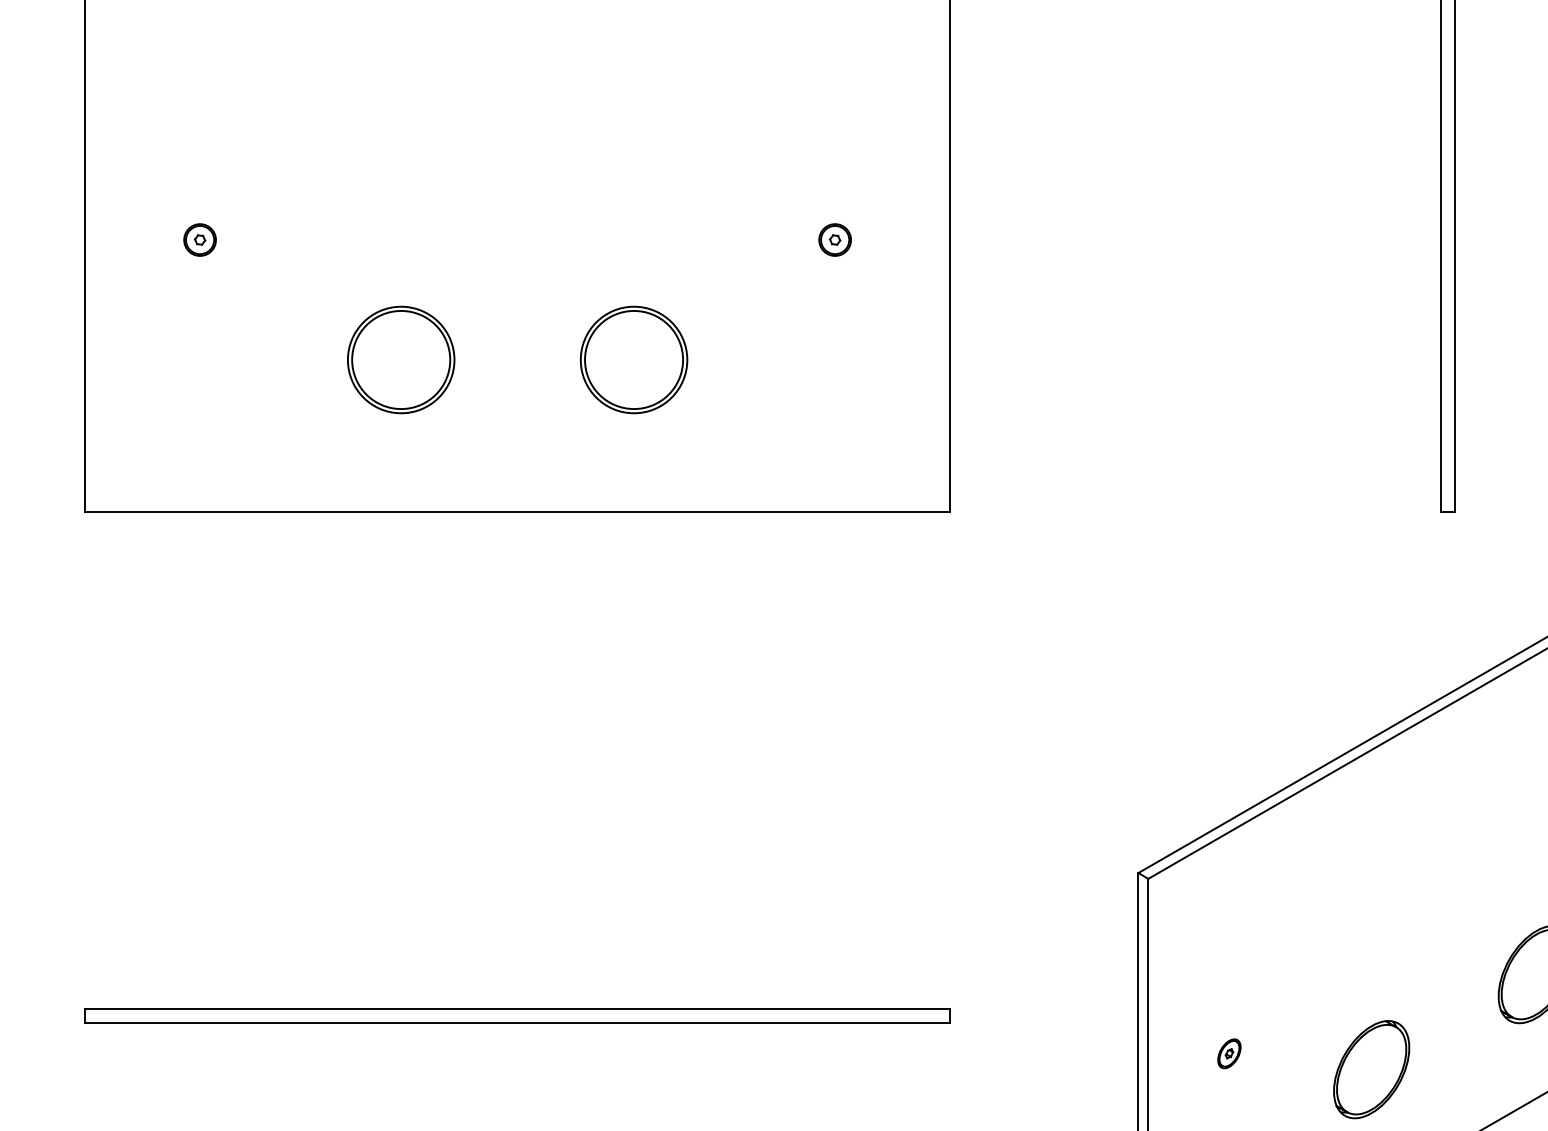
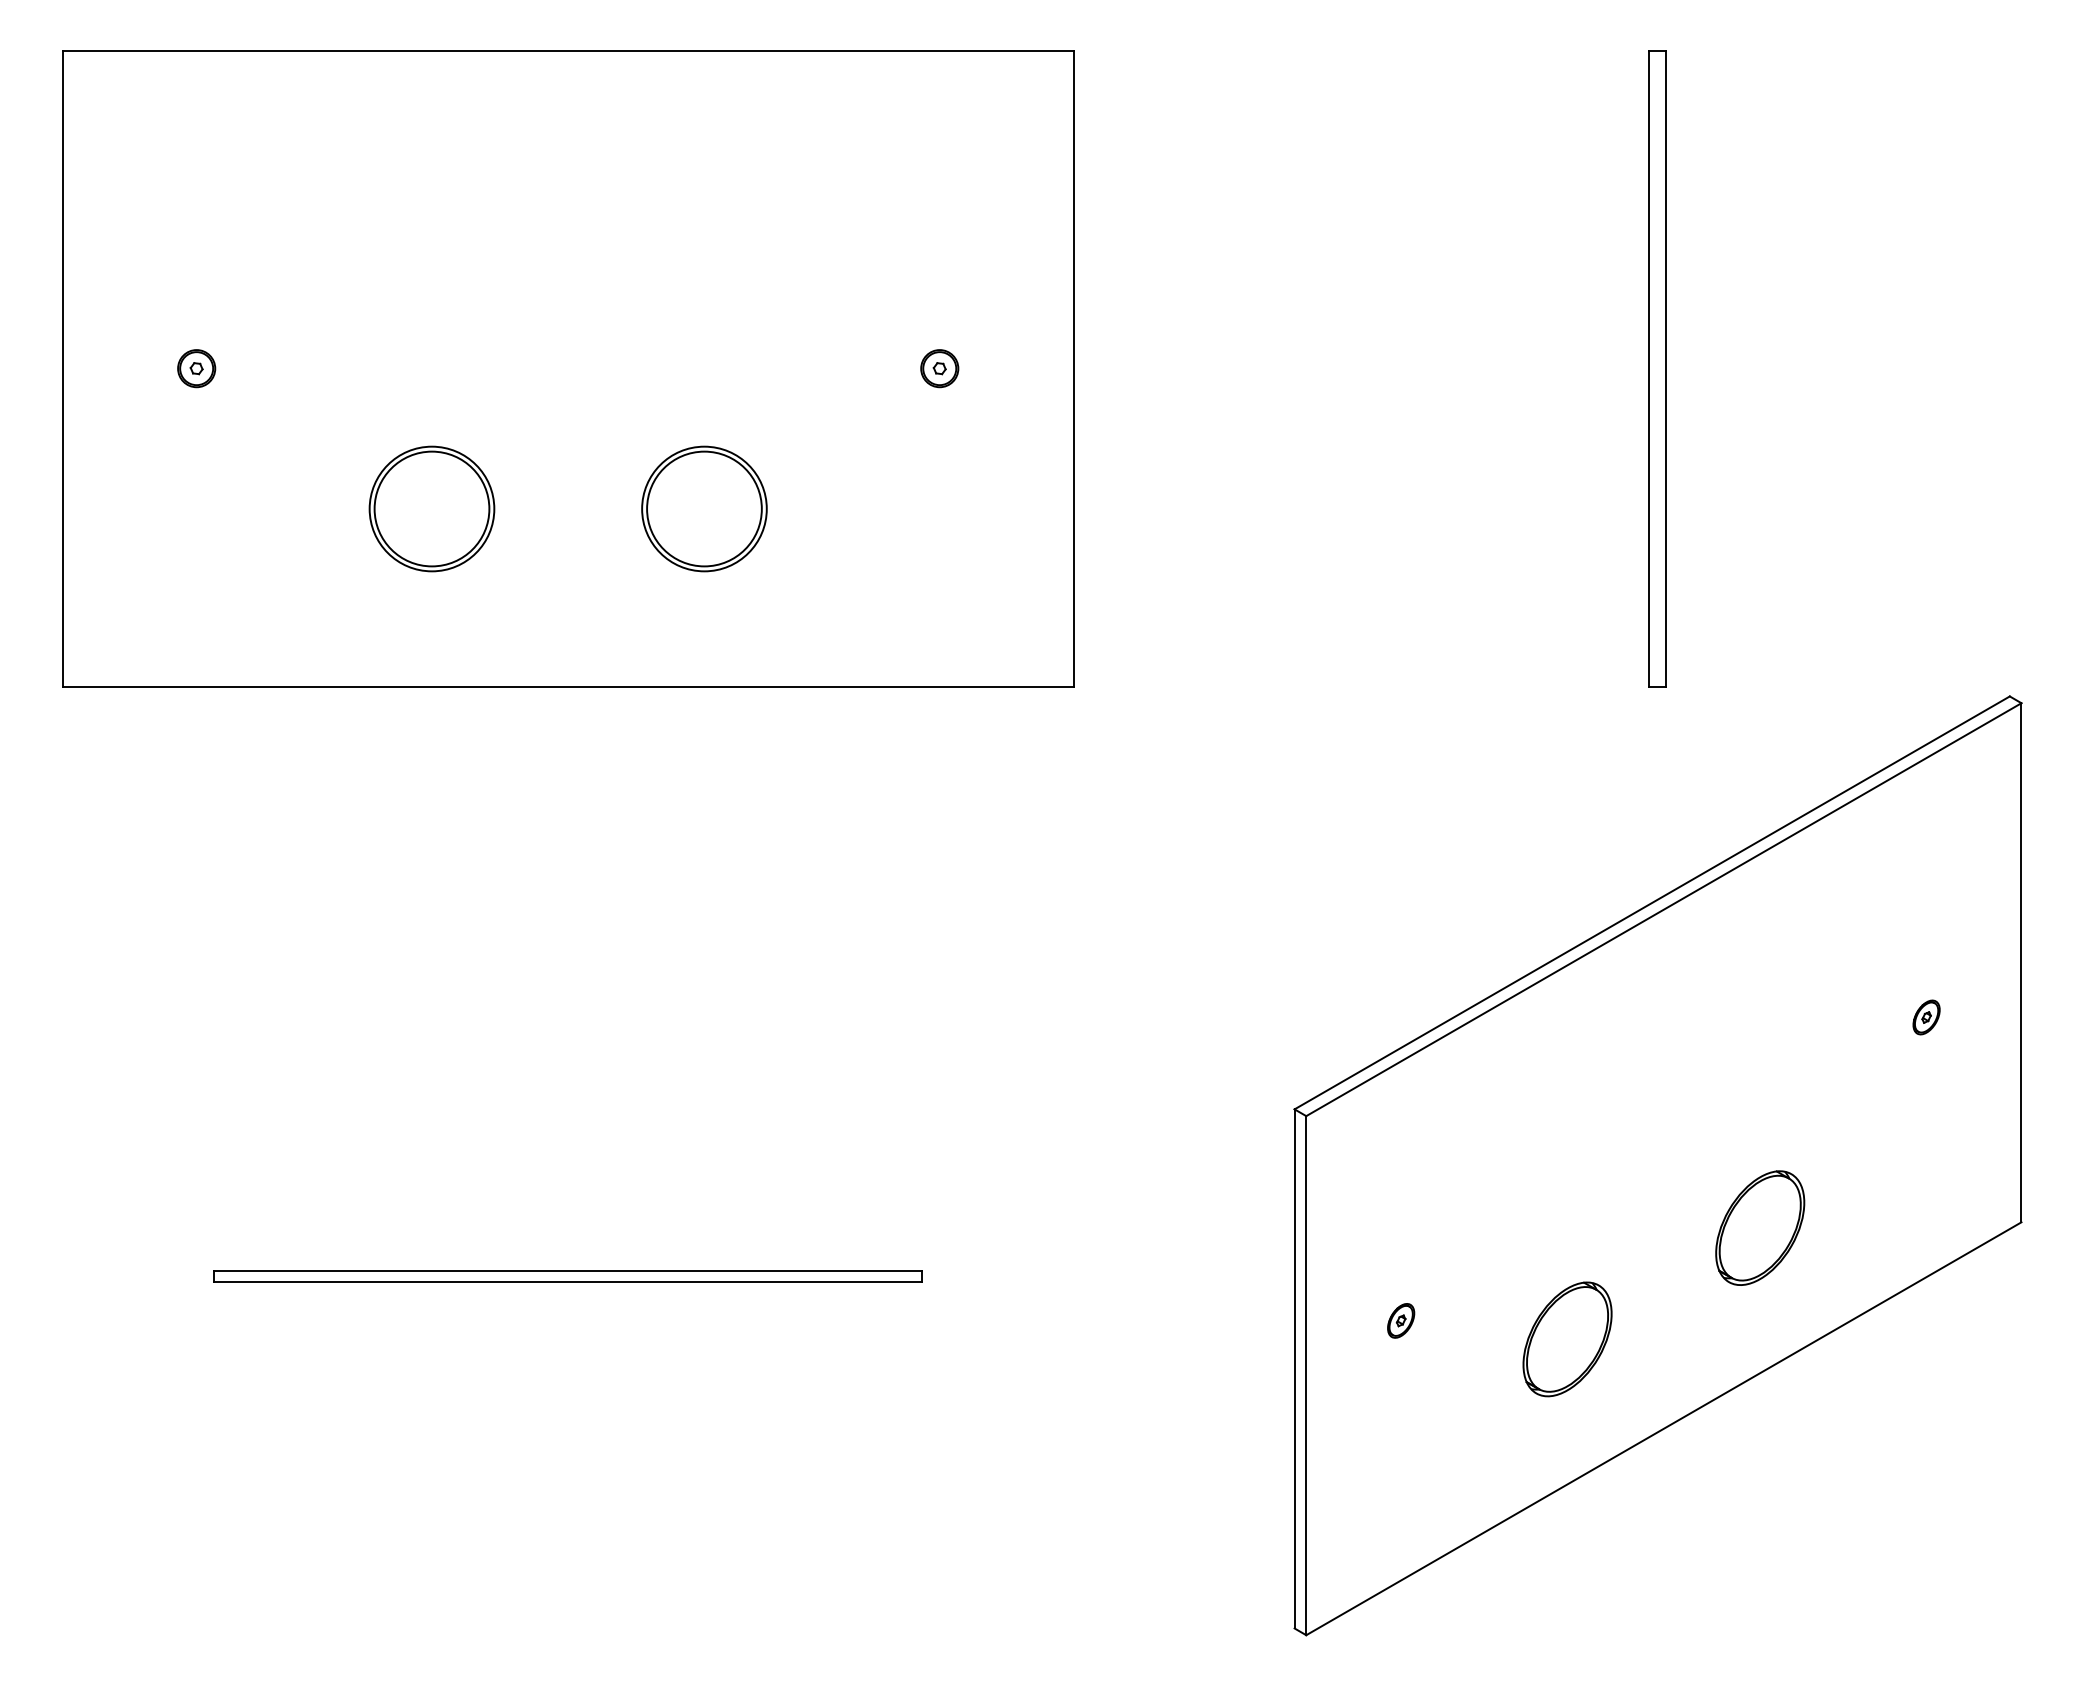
part: (517, 1015) -> (568, 1276), size x0.7

